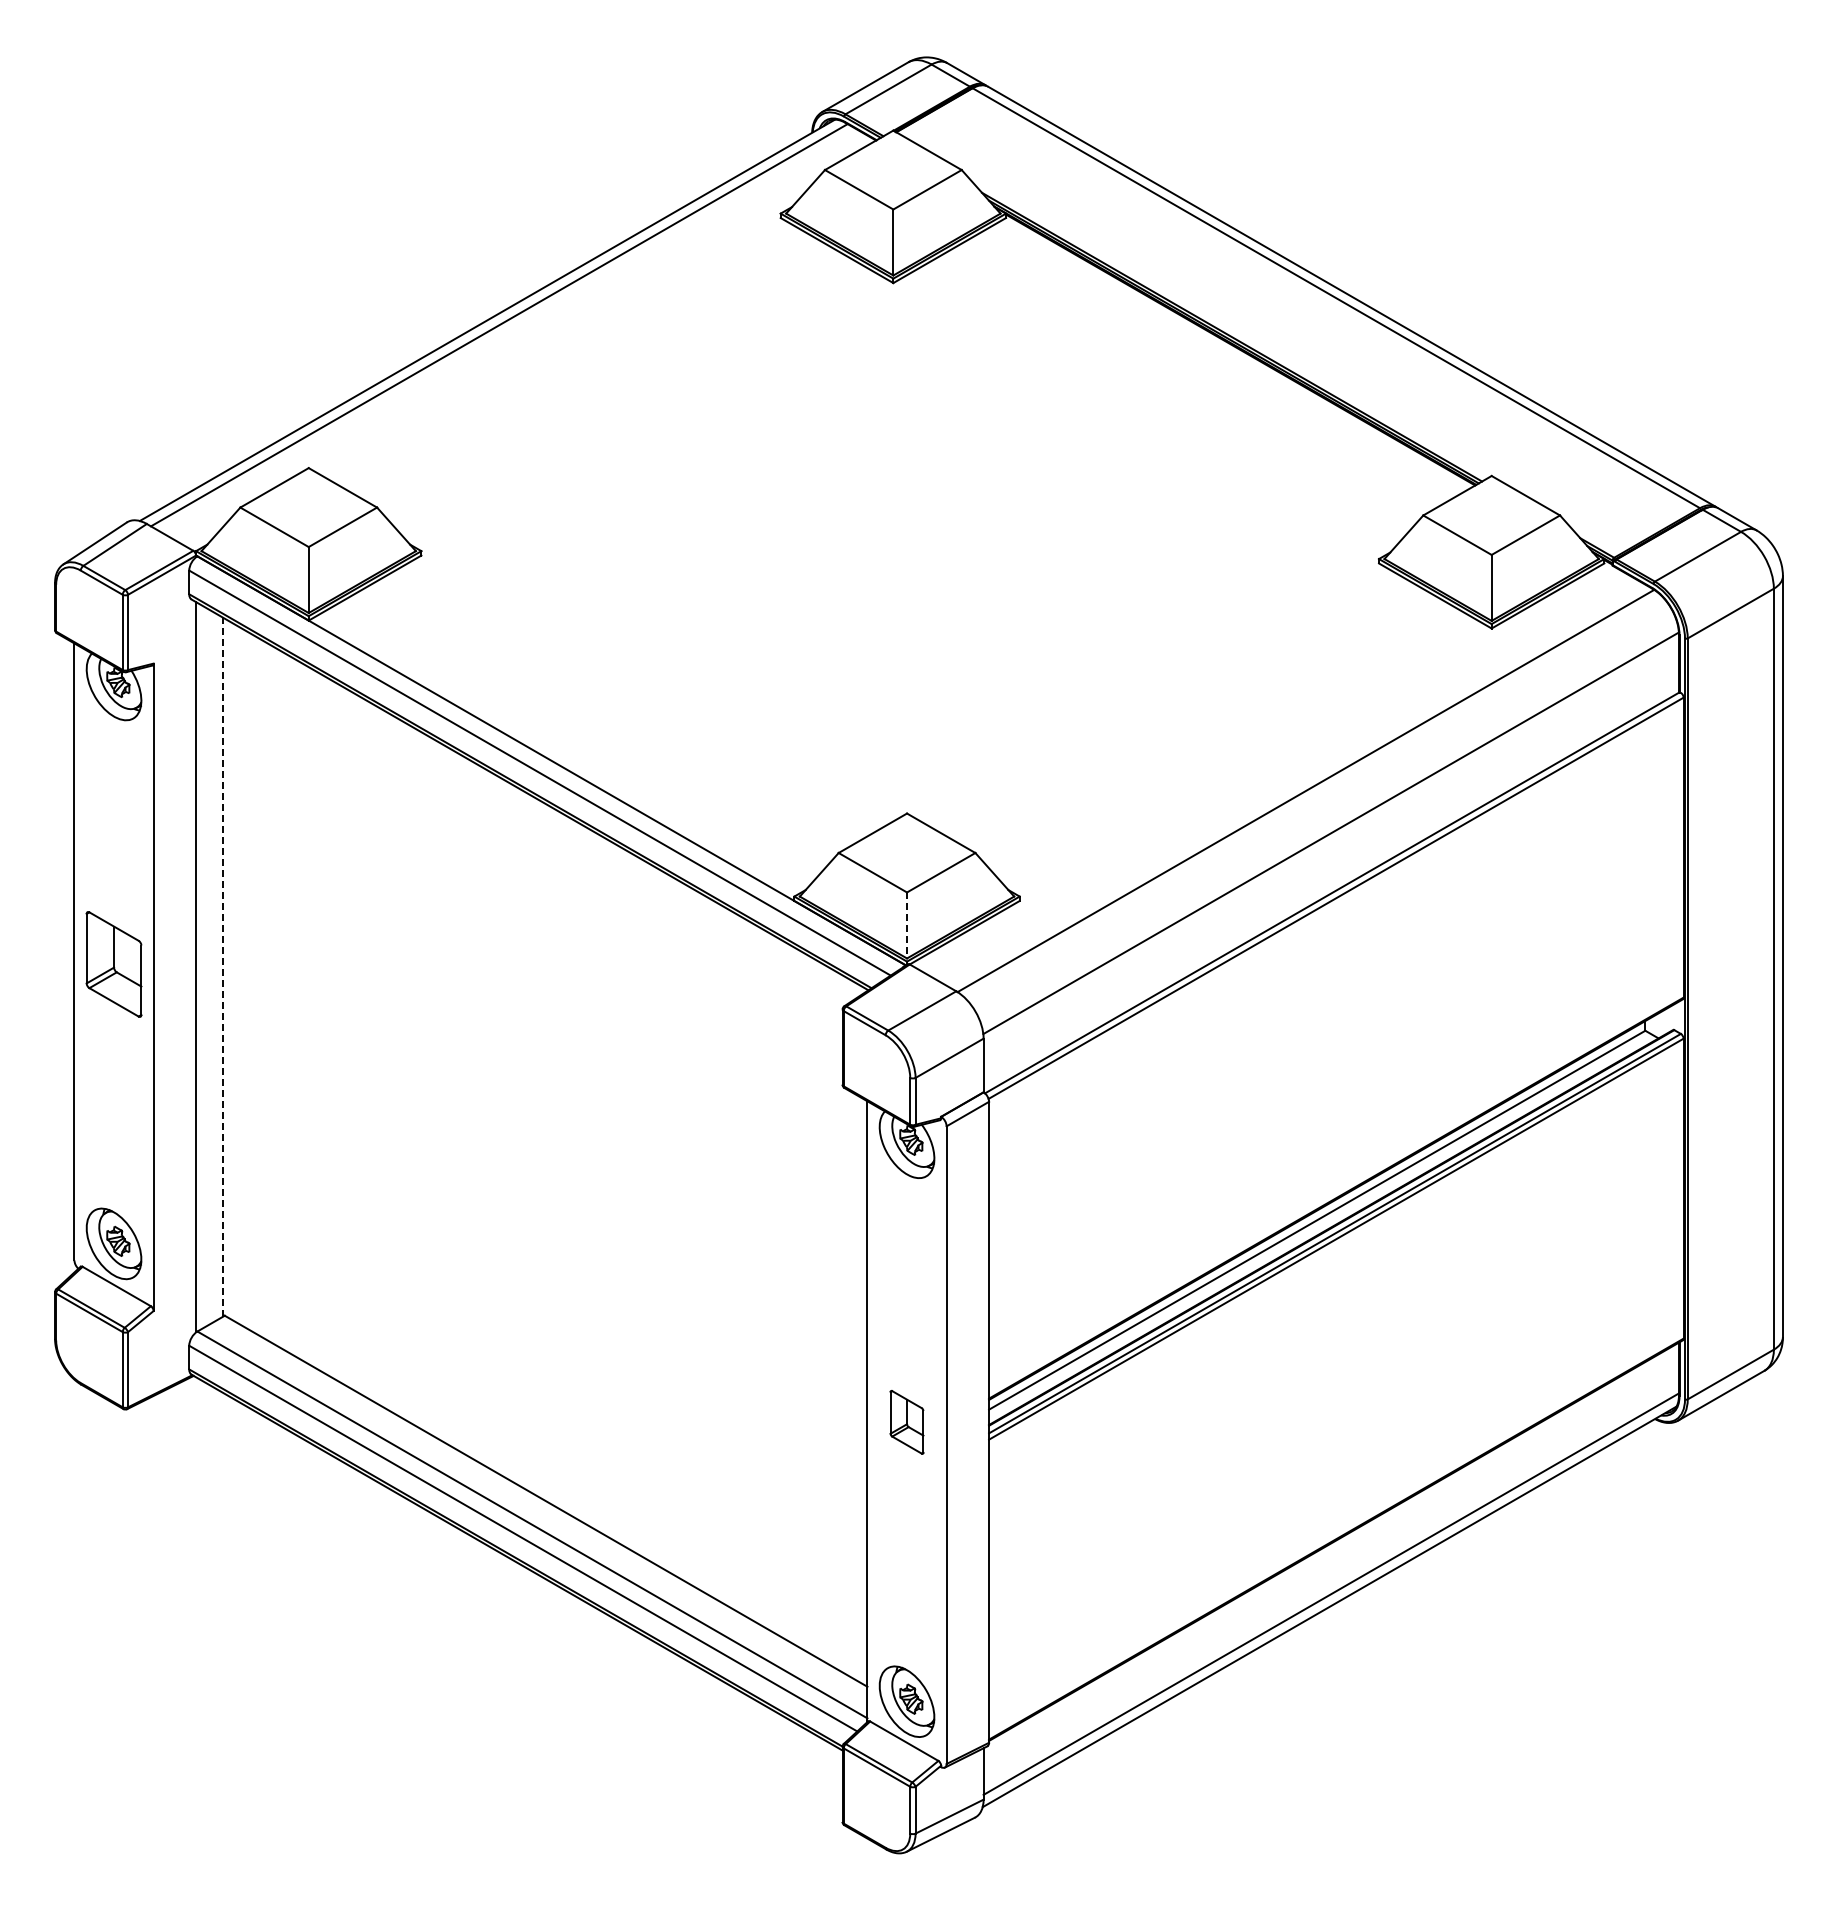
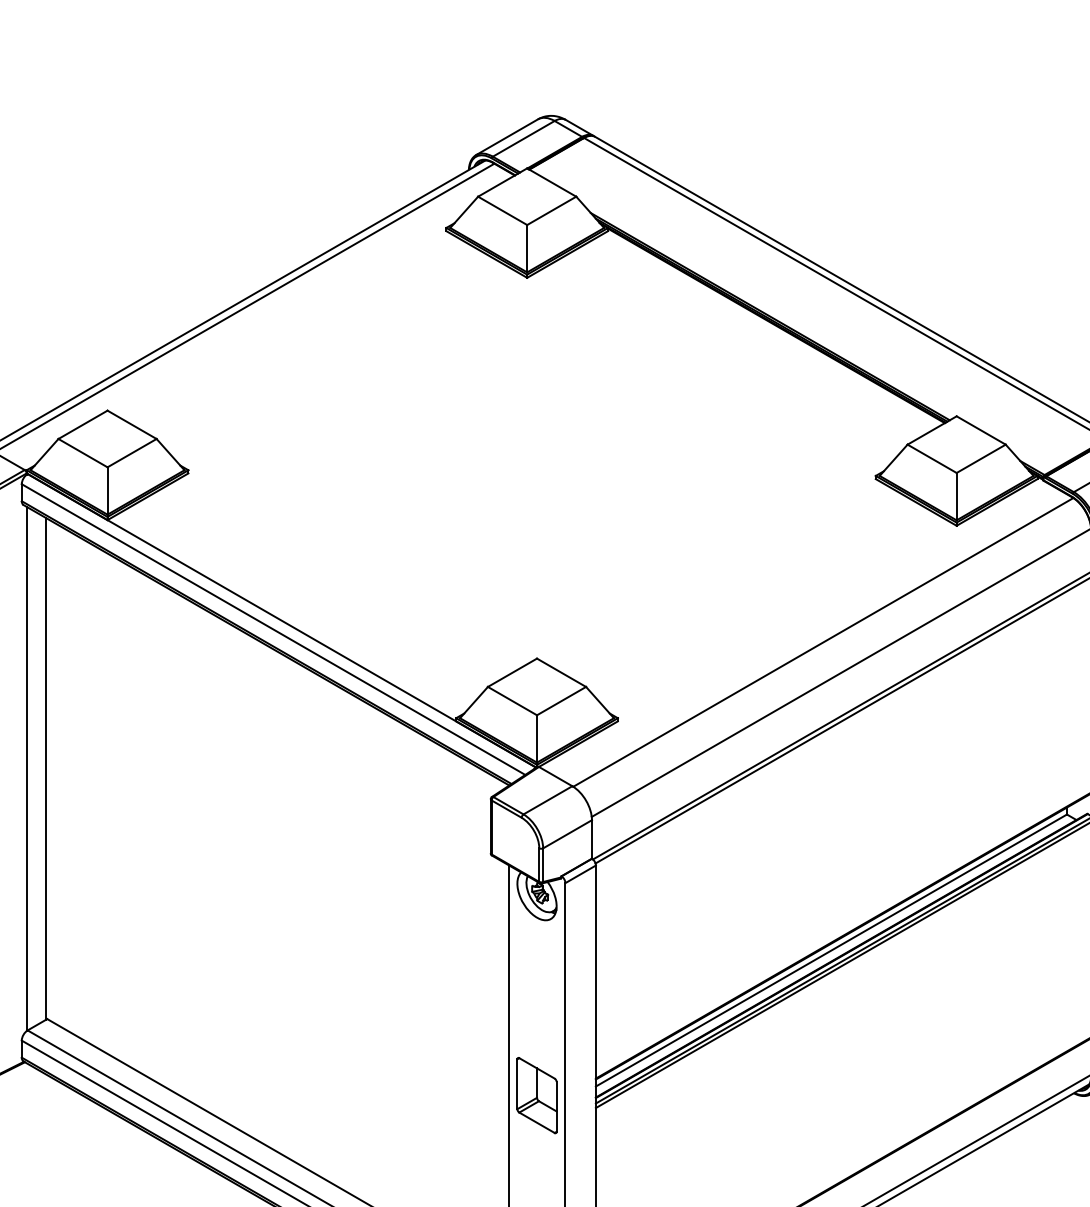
line: (907, 925) -> (537, 738), dashed -> solid
line: (223, 966) -> (46, 768), dashed -> solid
part: (906, 1422) -> (536, 1095), size x1.67

